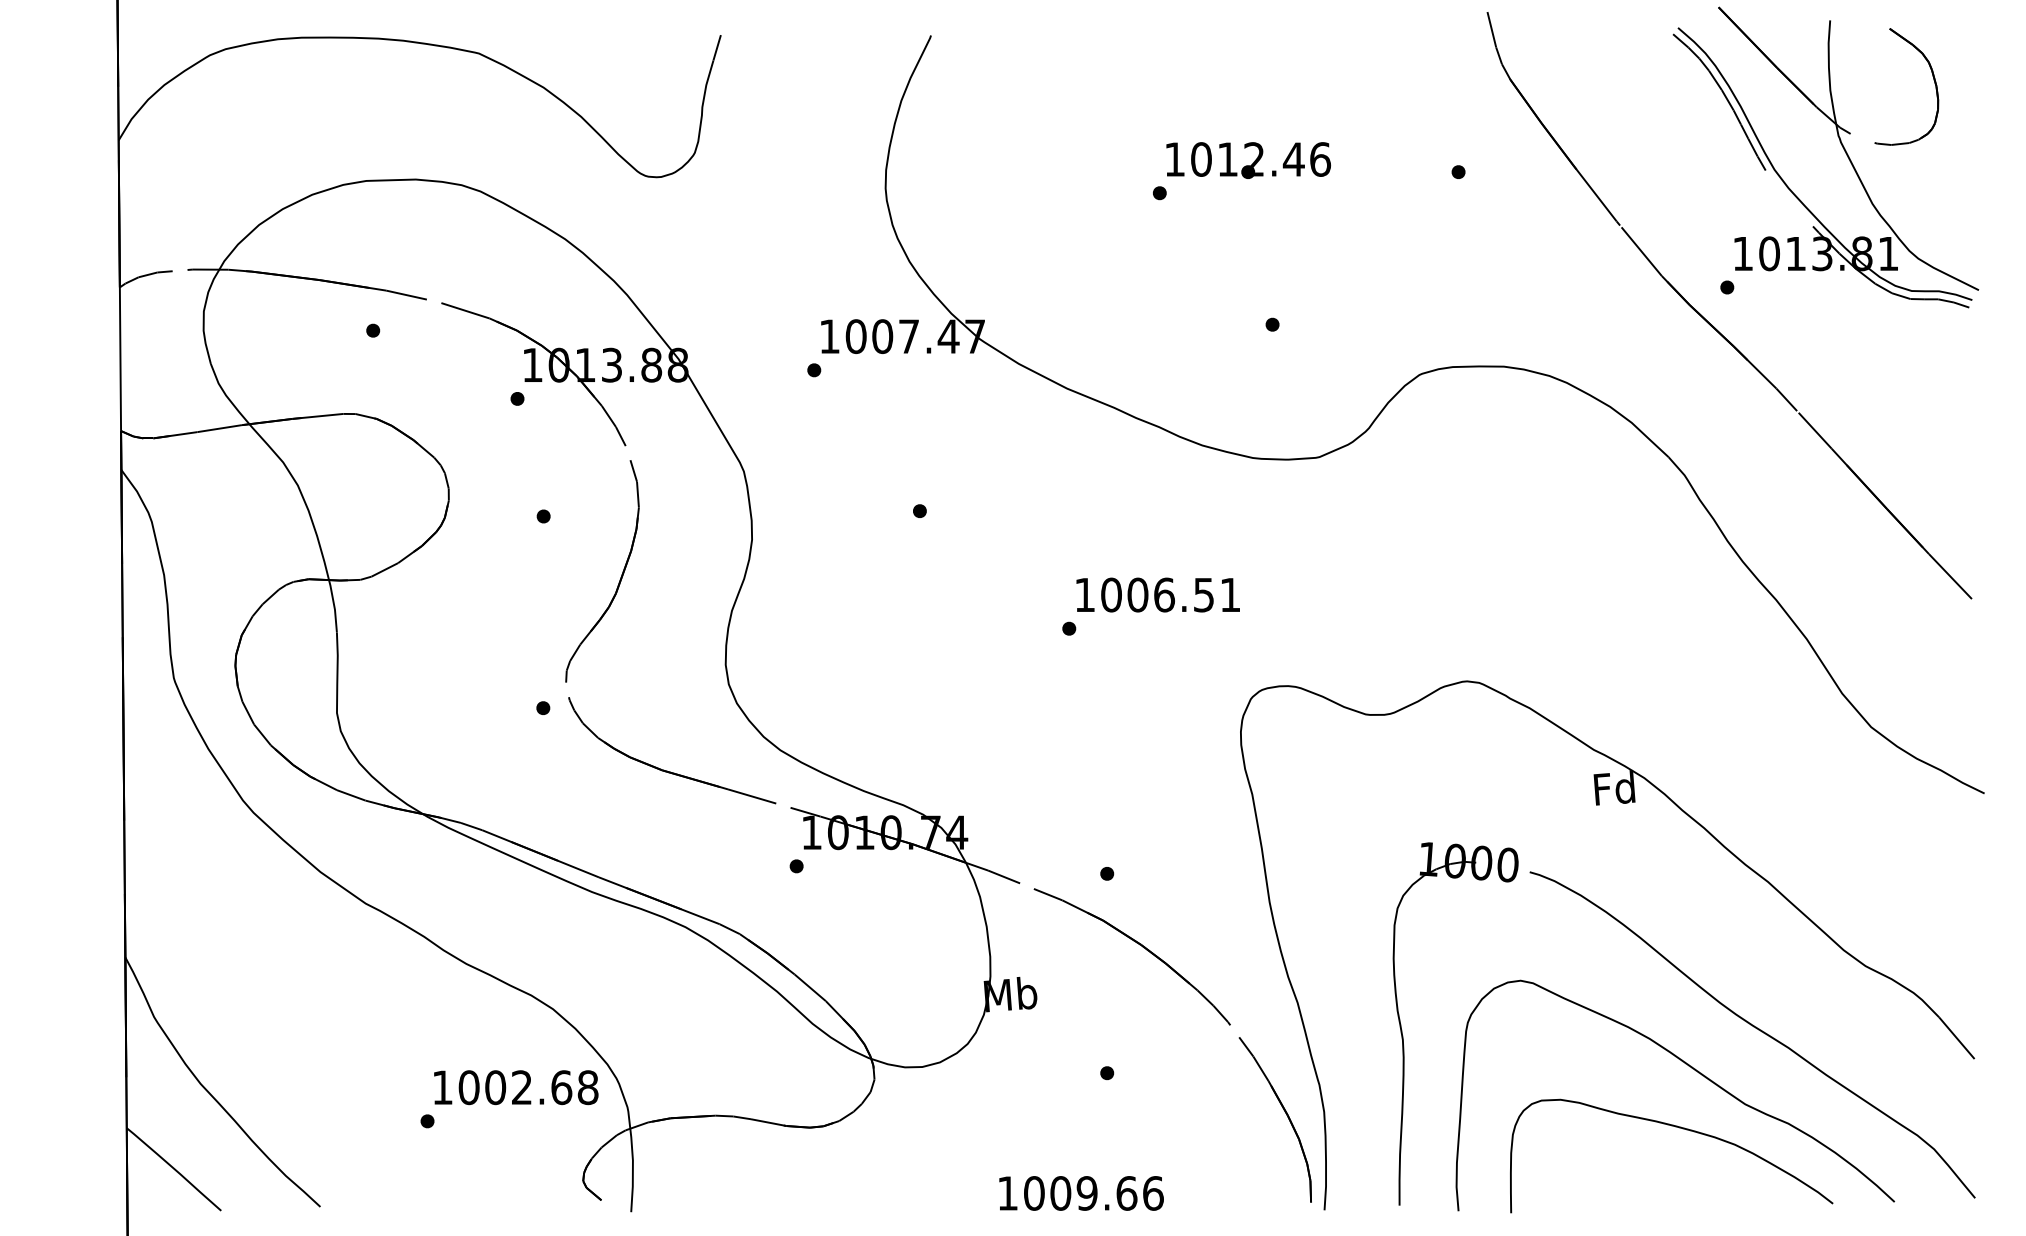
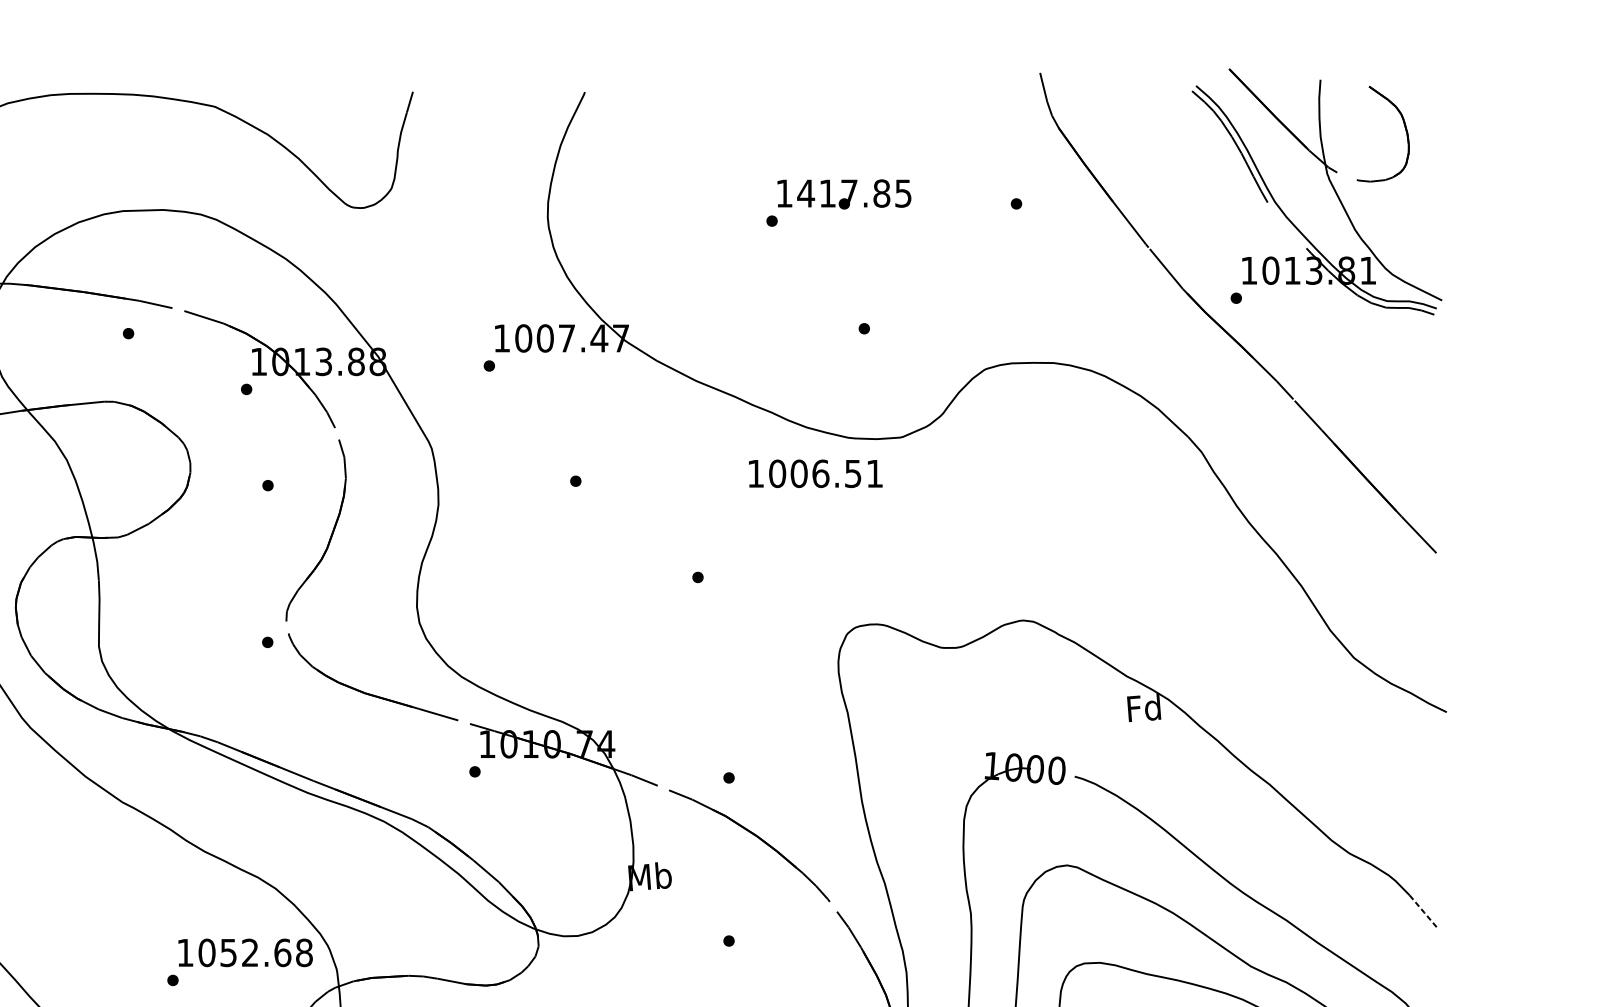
text: (1260, 159) -> (854, 193), 1012.46 -> 1417.85
text: (1157, 594) -> (815, 473), moved
line: (1956, 1038) -> (1423, 912), solid -> dashed
text: (495, 1087) -> (228, 952), 1002.68 -> 1052.68

